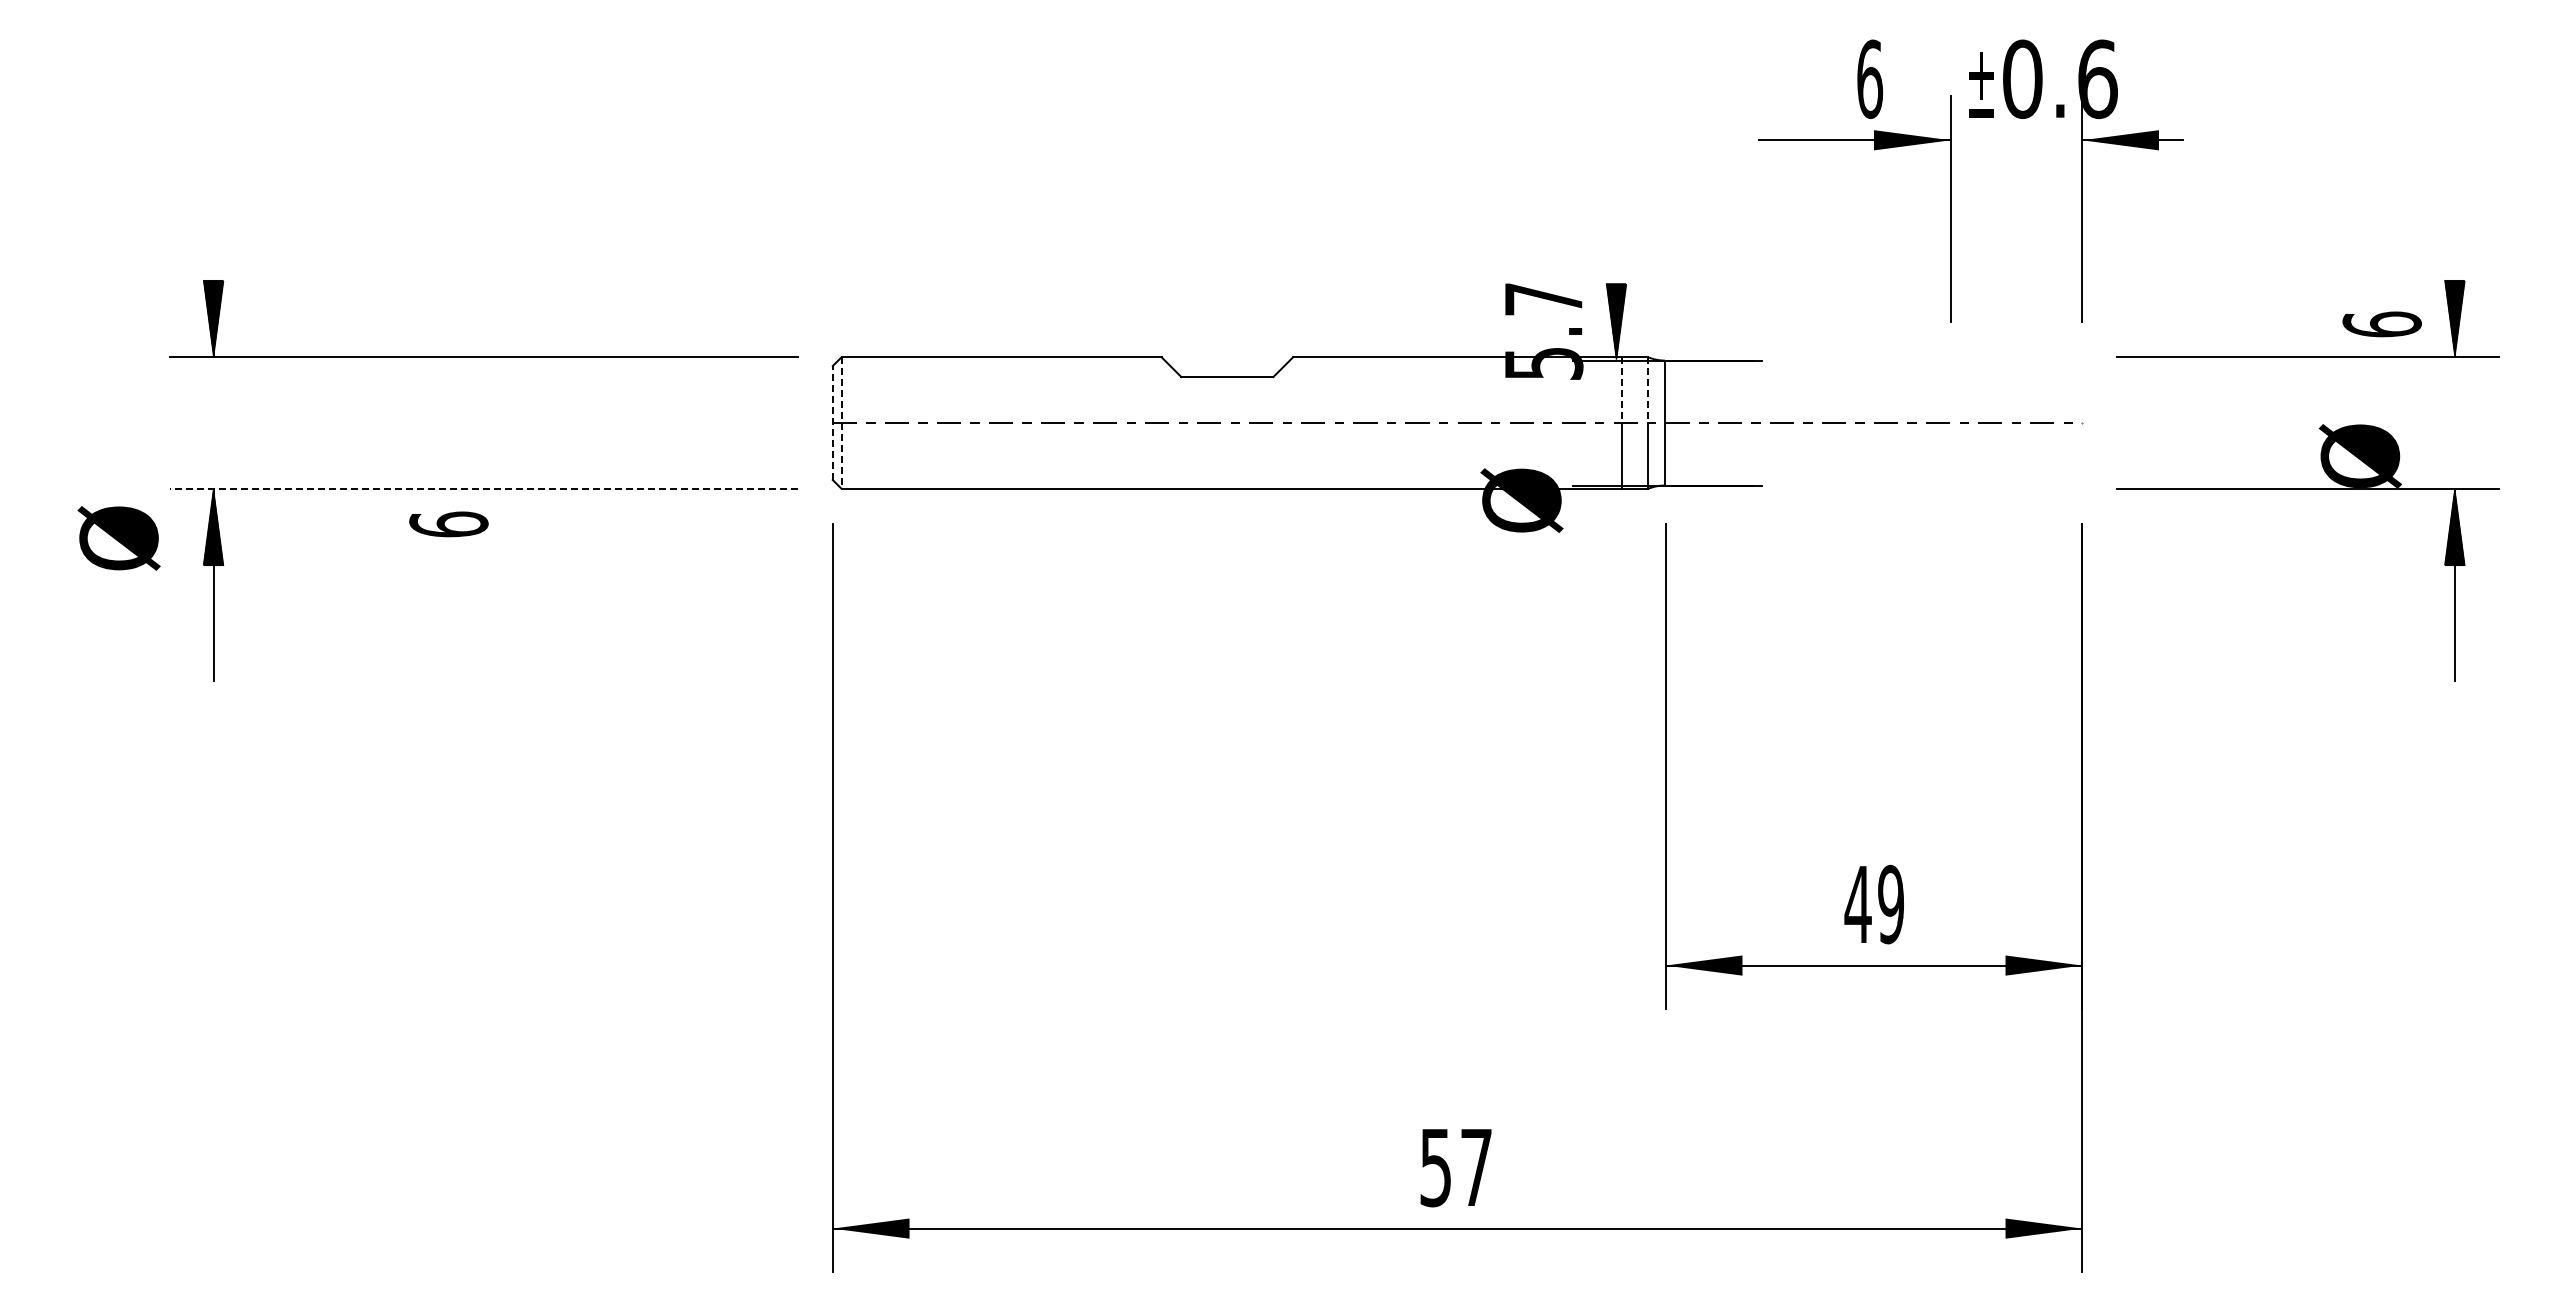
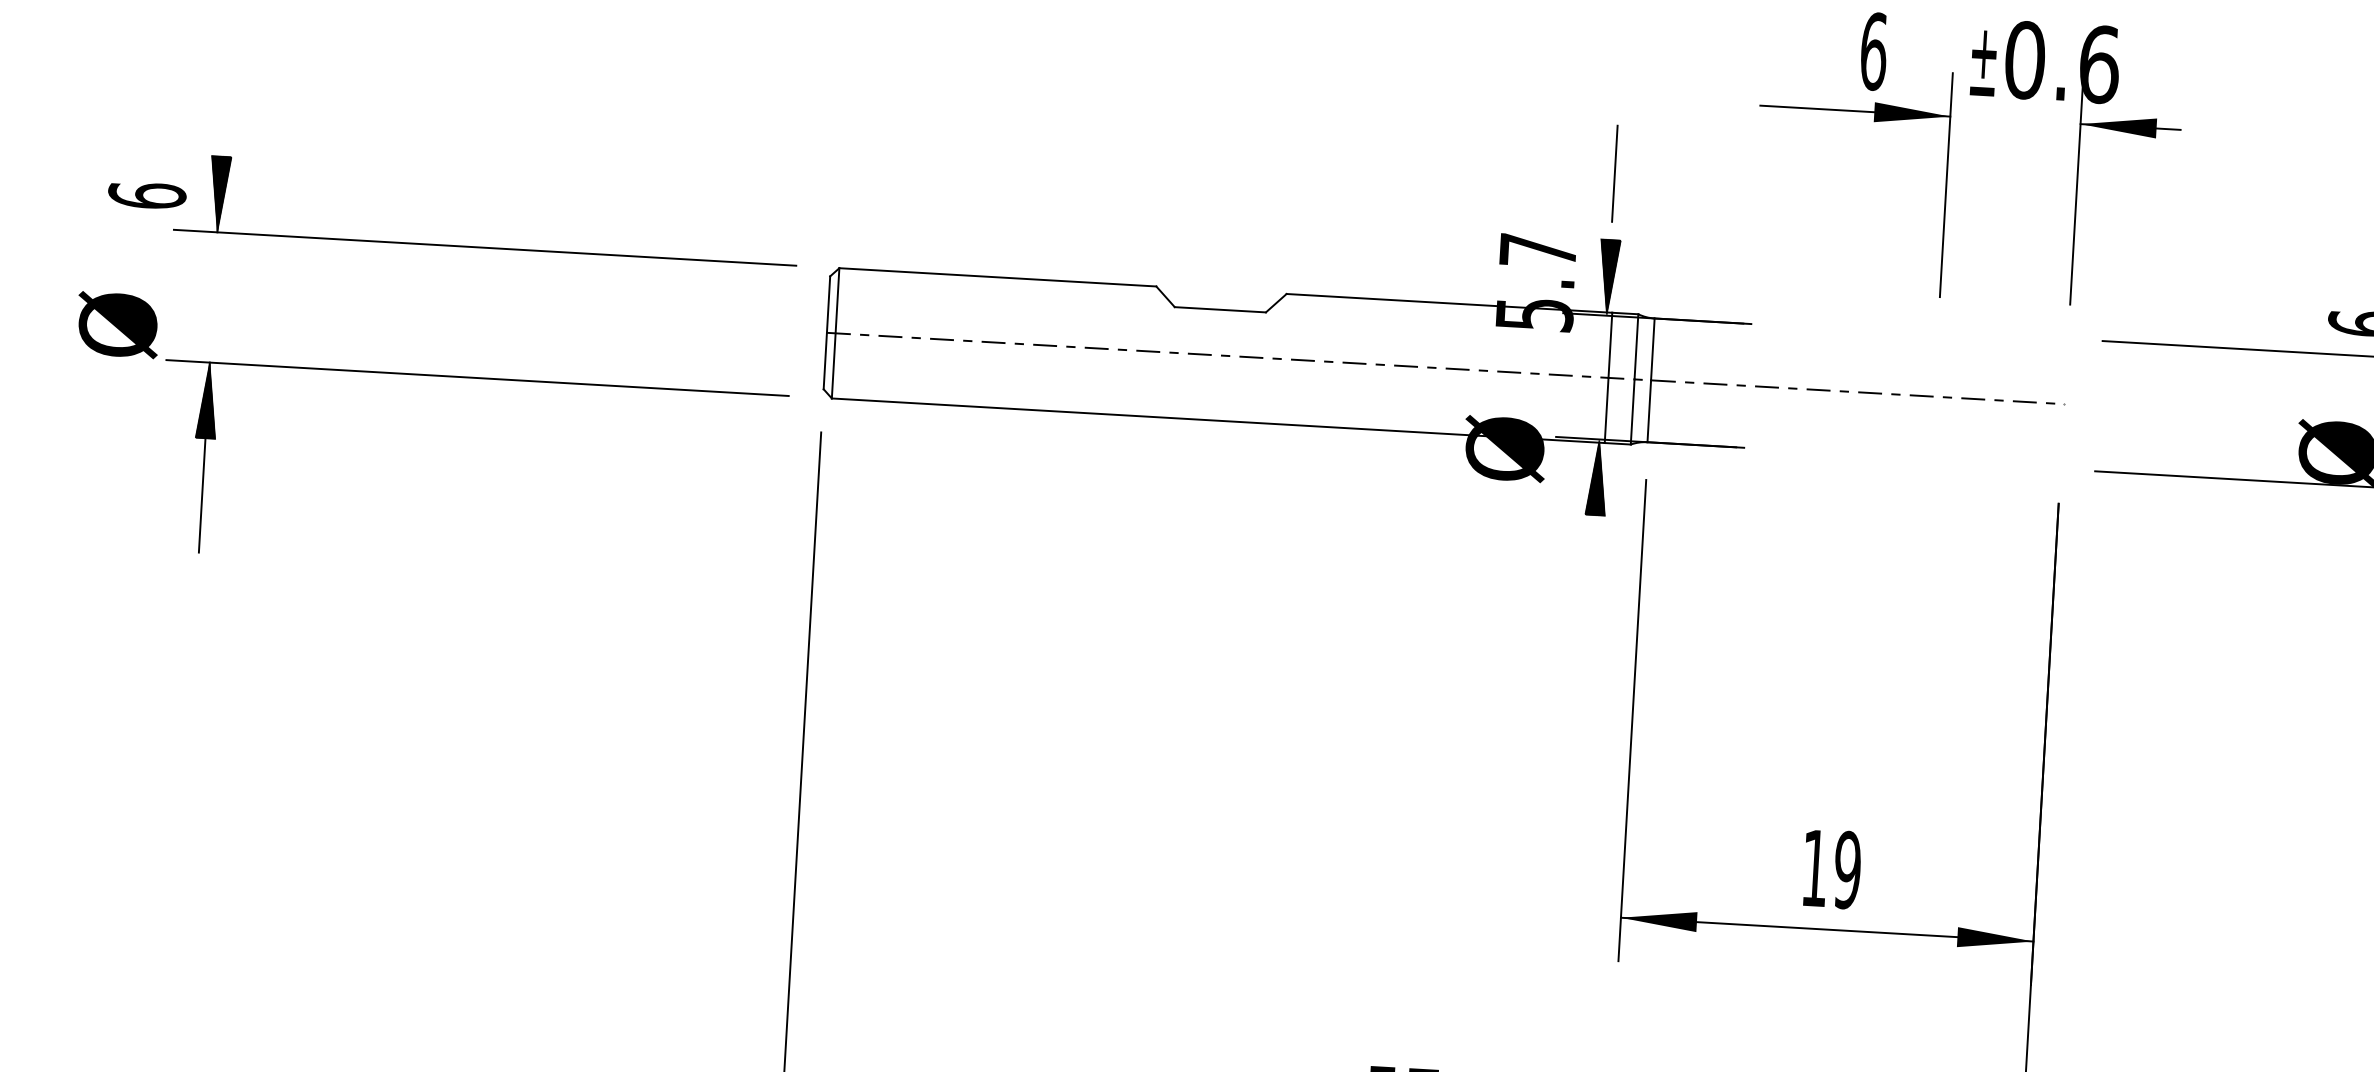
line: (1616, 216) -> (1614, 173), added
line: (1621, 390) -> (1609, 345), dashed -> solid
line: (1648, 390) -> (1636, 347), dashed -> solid
line: (832, 423) -> (826, 333), dashed -> solid
line: (841, 423) -> (835, 333), dashed -> solid
line: (483, 488) -> (477, 377), dashed -> solid
hatch: (1616, 523) -> (1597, 477), added
text: (448, 524) -> (146, 195), moved
text: (118, 538) -> (117, 325), moved
text: (1857, 904) -> (1814, 868), 49 -> 19

